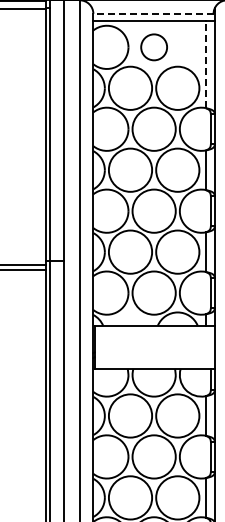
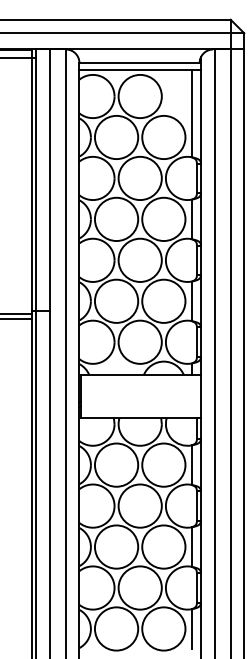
line: (153, 13) -> (139, 62), dashed -> solid
circle: (153, 47) -> (139, 96), size x1.67
line: (205, 64) -> (191, 113), dashed -> solid

